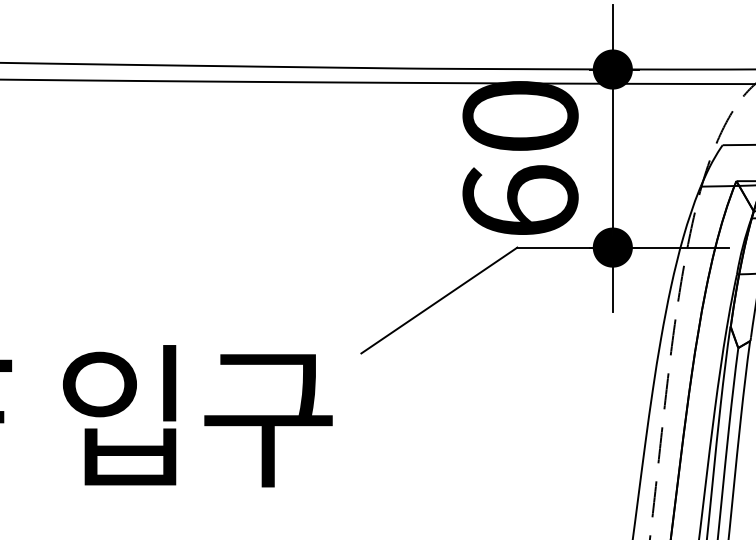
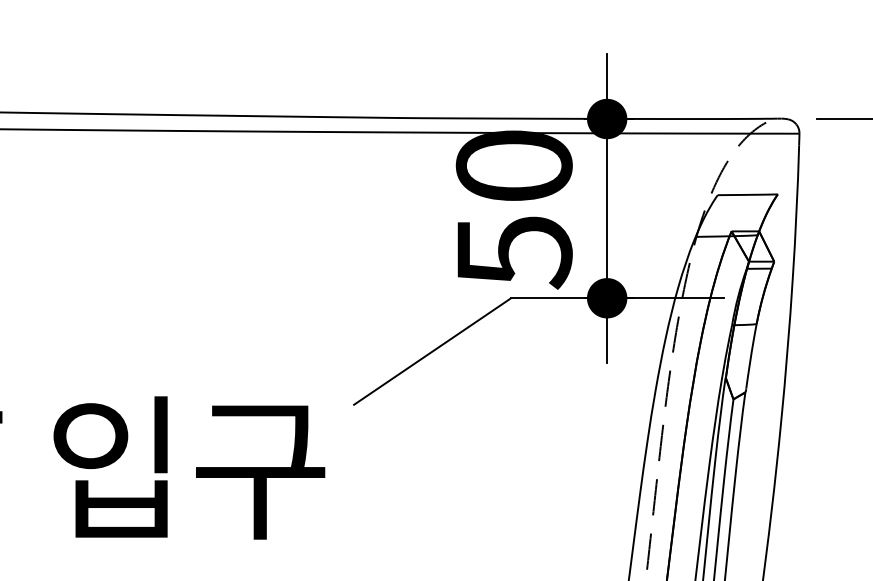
text: (519, 202) -> (513, 252), 60 -> 50

